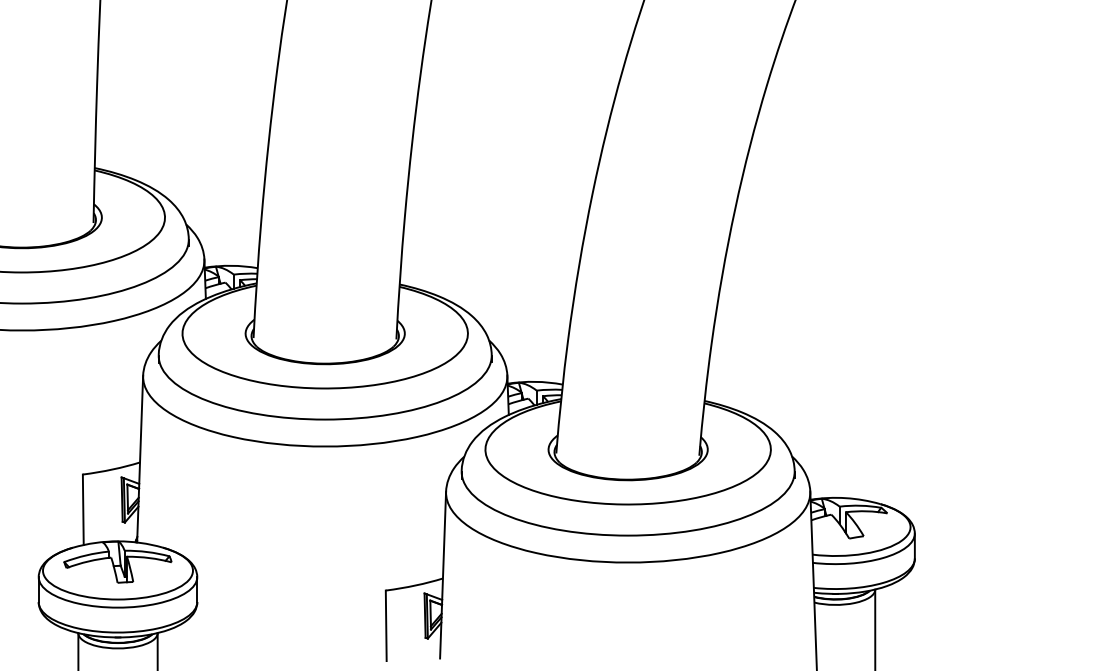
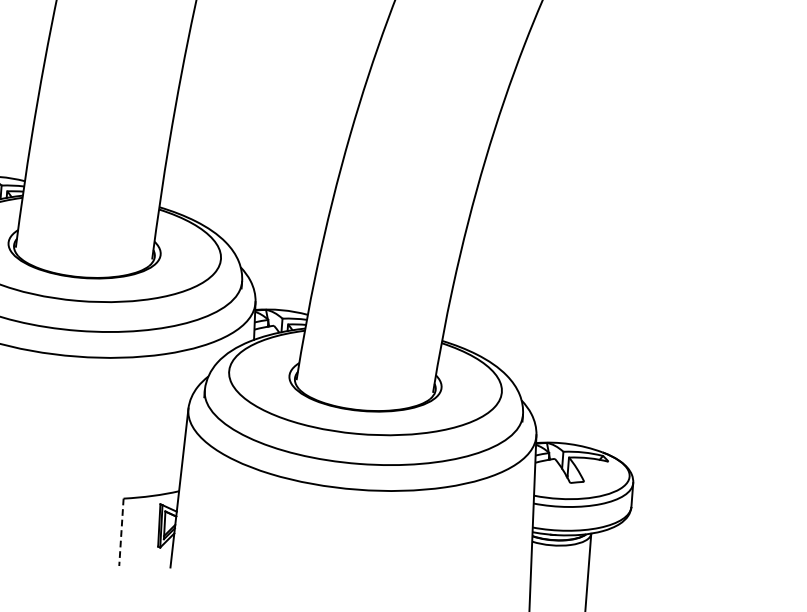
line: (386, 626) -> (121, 532), solid -> dashed

